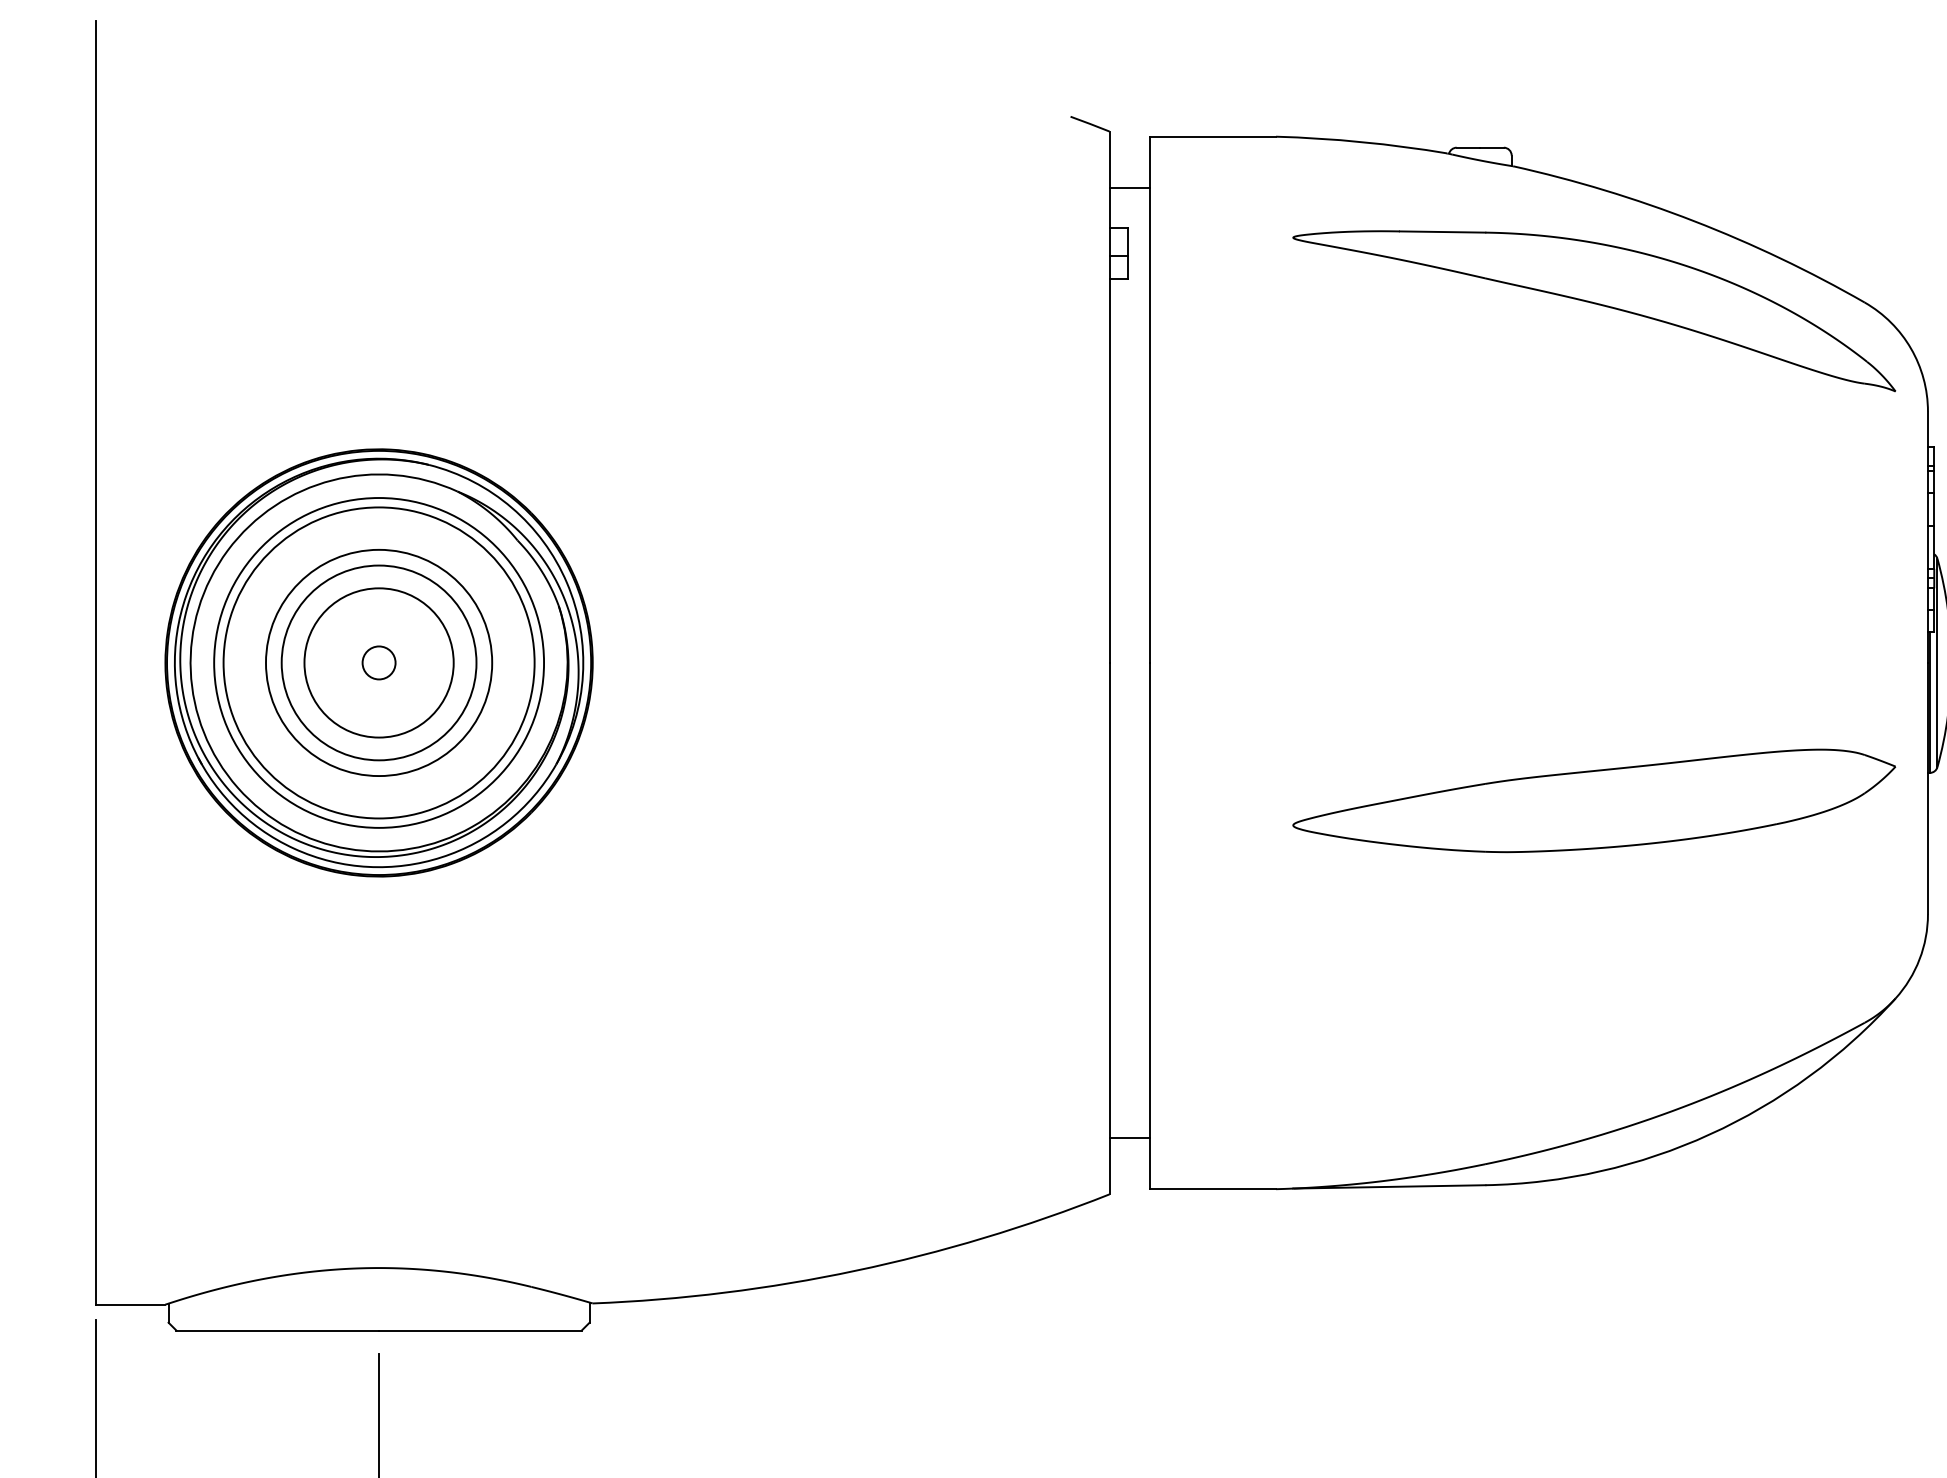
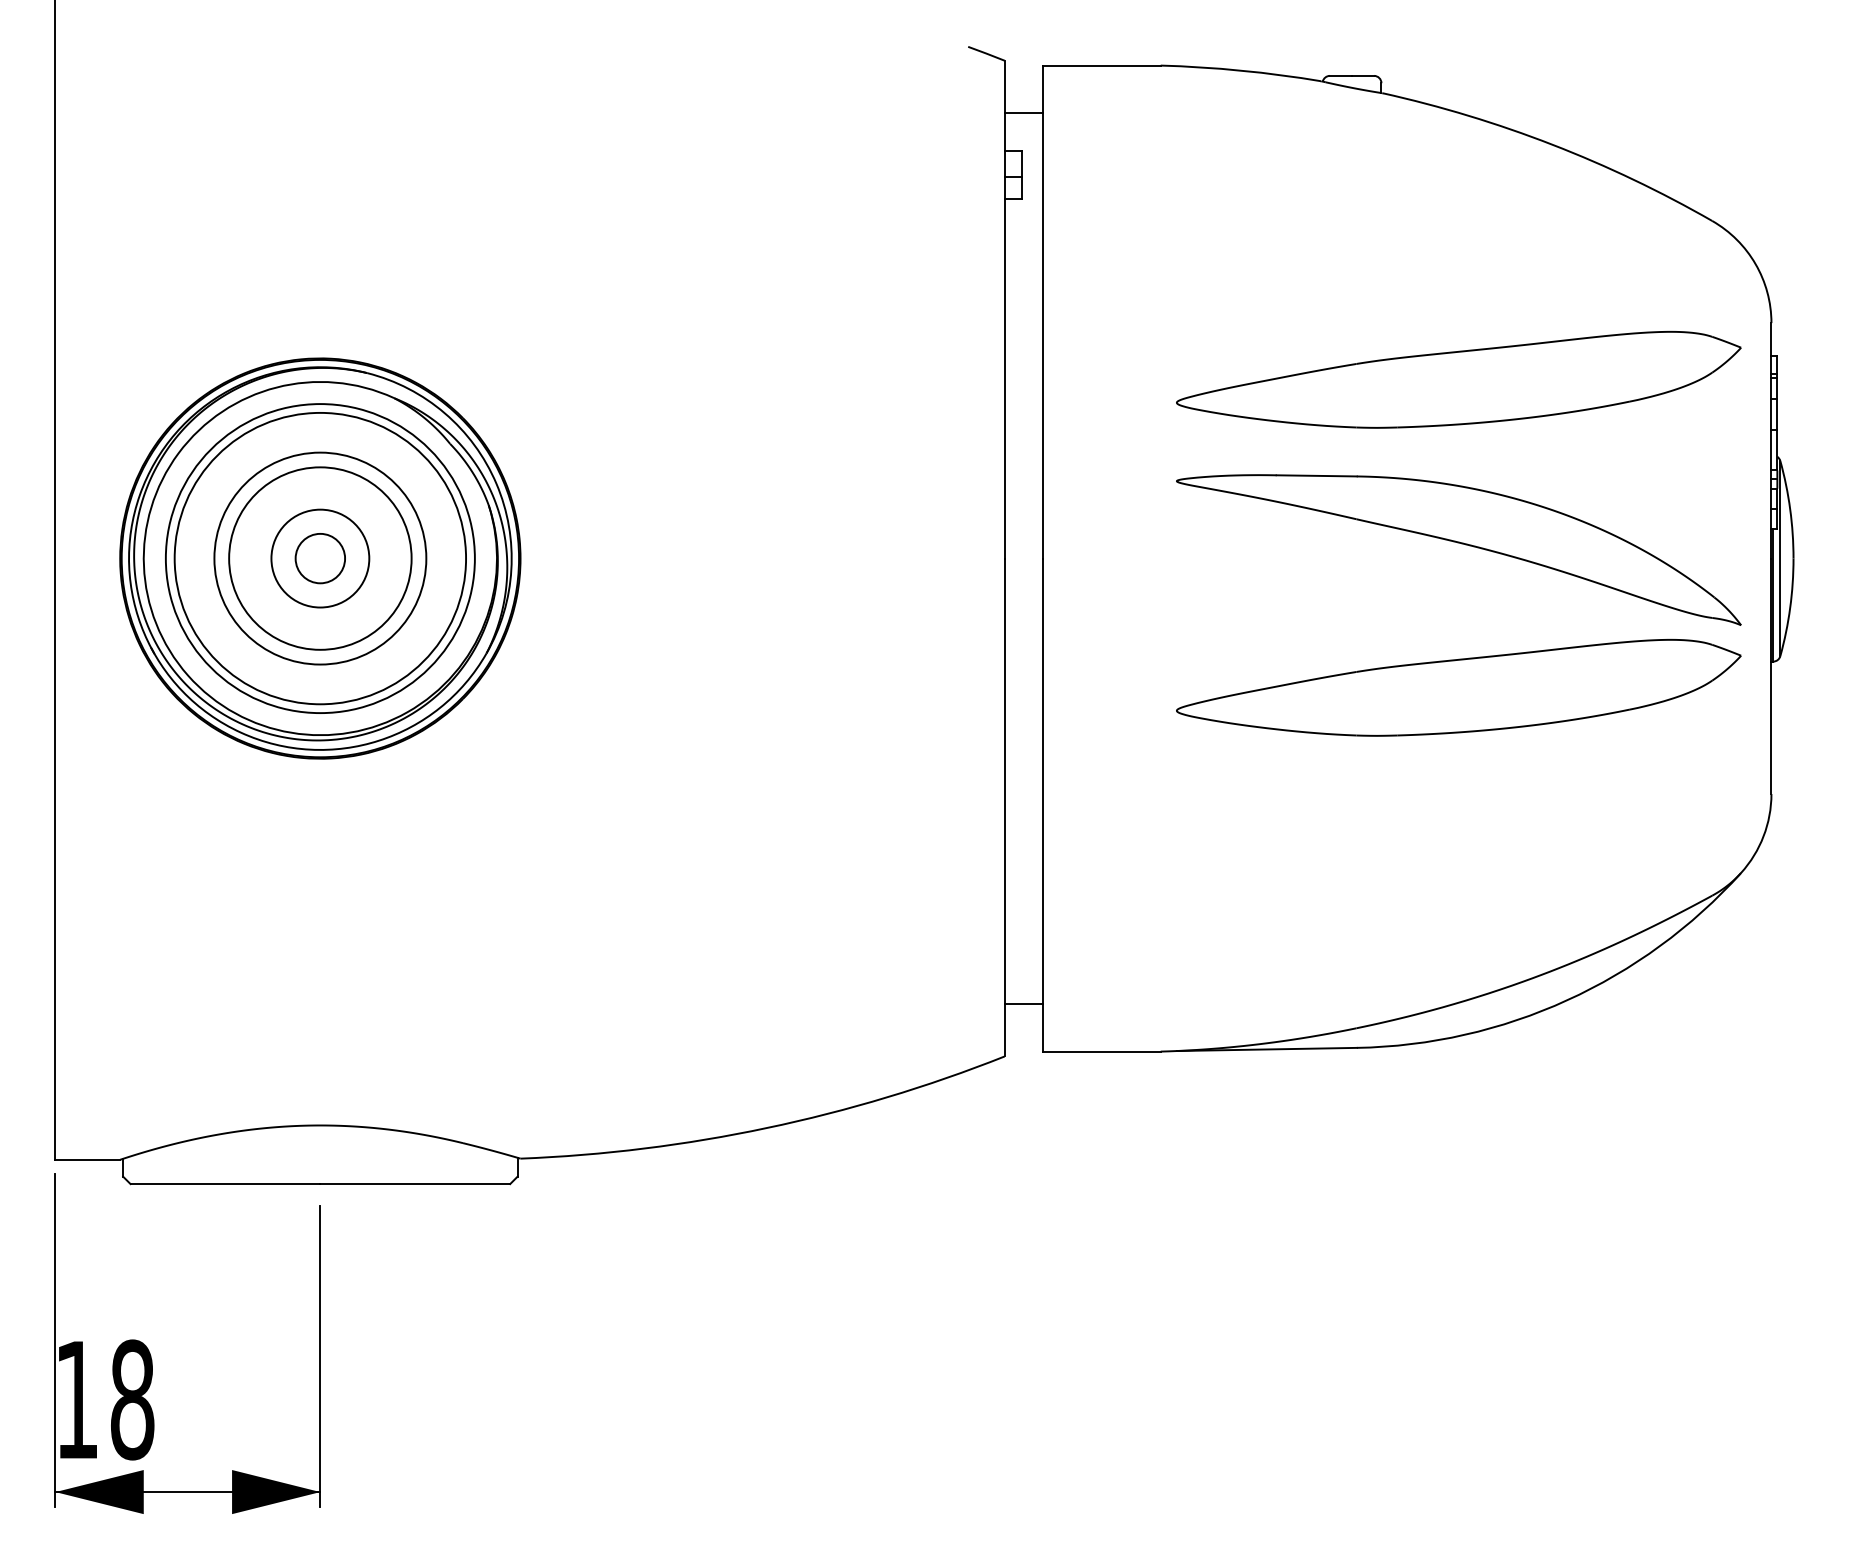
part: (1593, 310) -> (1458, 549), moved
part: (1593, 471) -> (1458, 379), added
circle: (378, 662) -> (319, 558), size x1.6
circle: (379, 662) -> (320, 558), size x0.7

